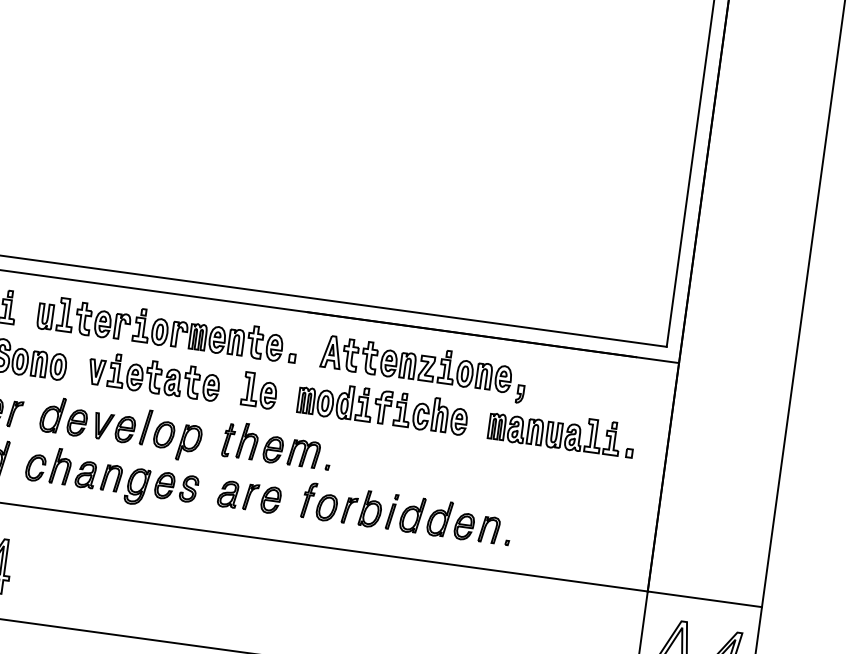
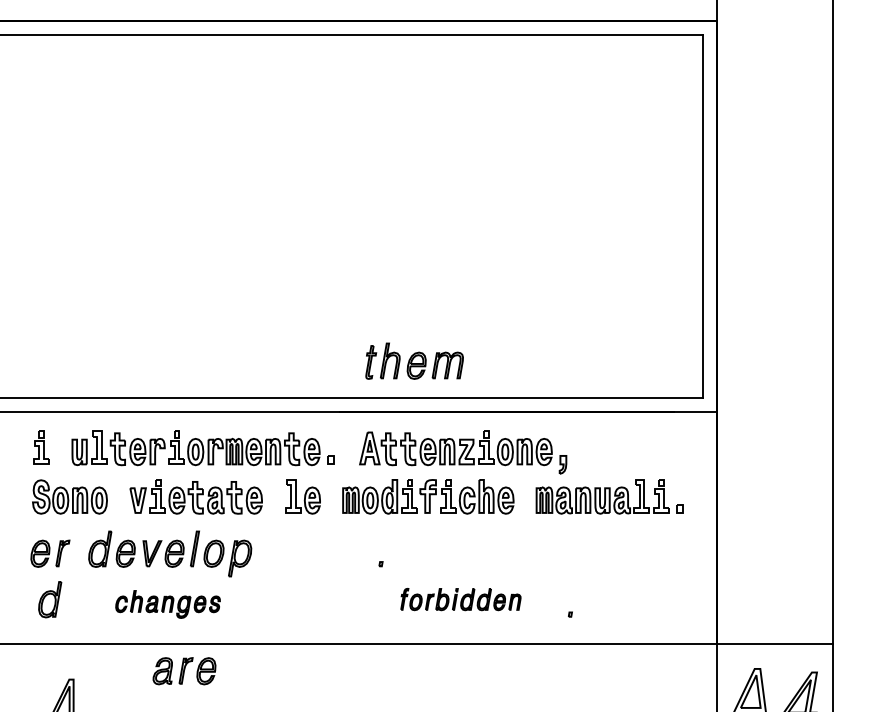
part: (271, 444) -> (414, 360), moved
part: (111, 478) -> (167, 604), size x0.6
part: (249, 497) -> (184, 671), moved
part: (400, 513) -> (460, 599), size x0.6

